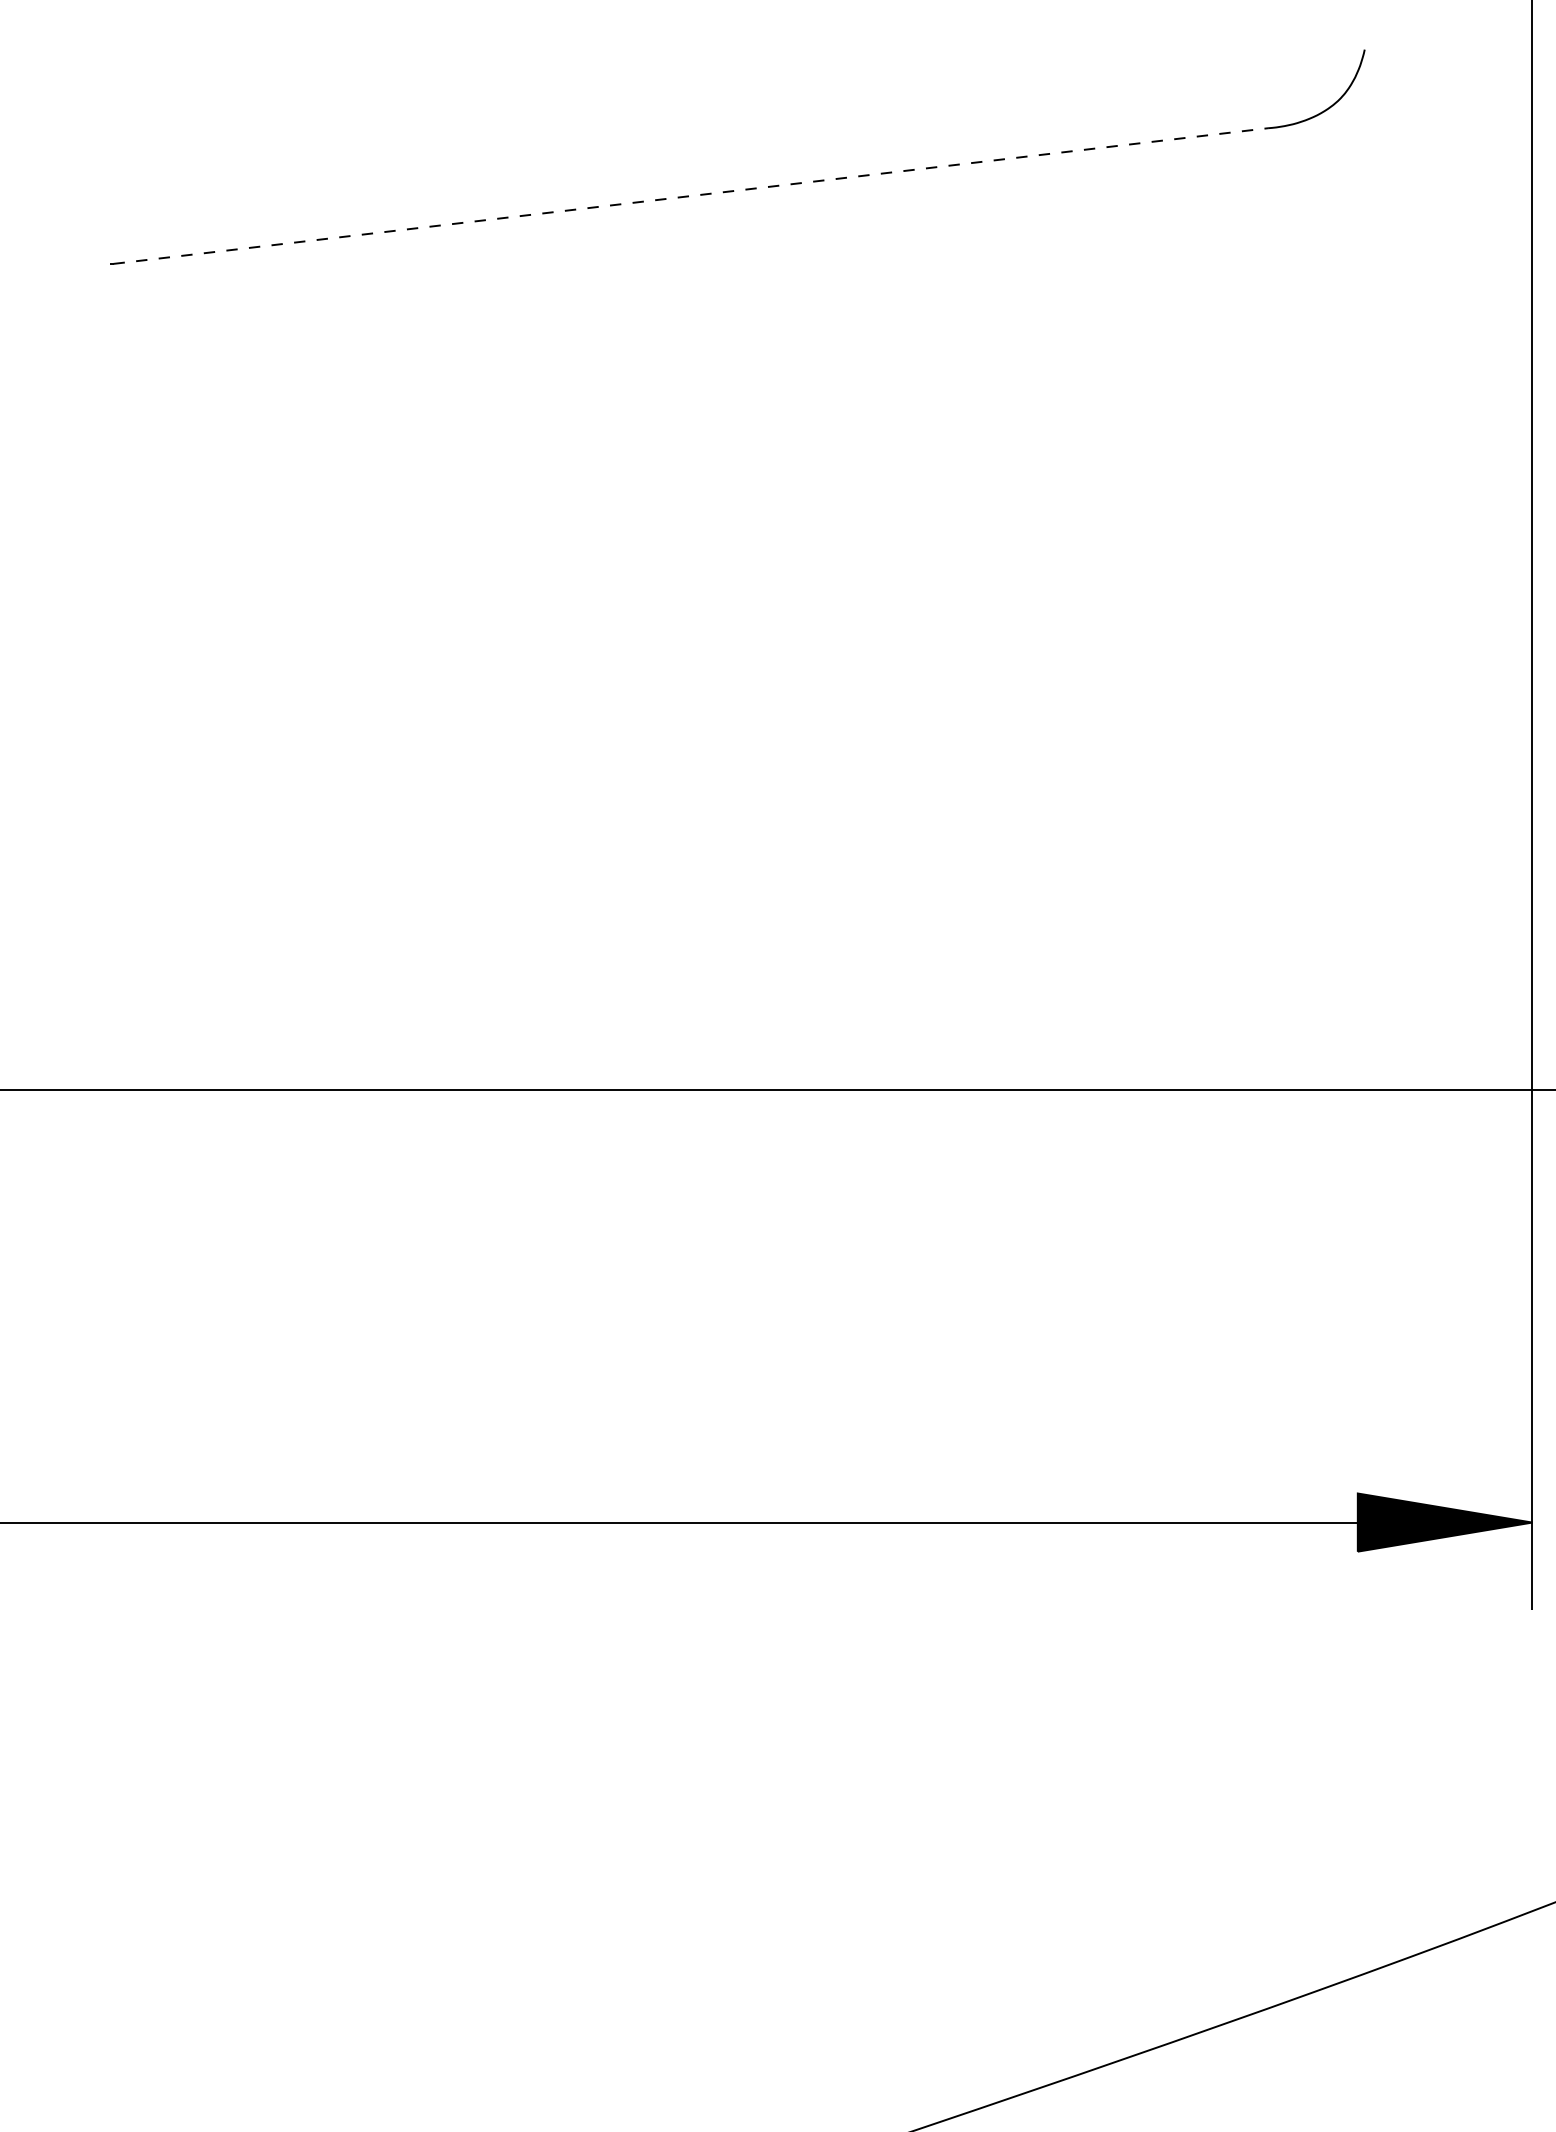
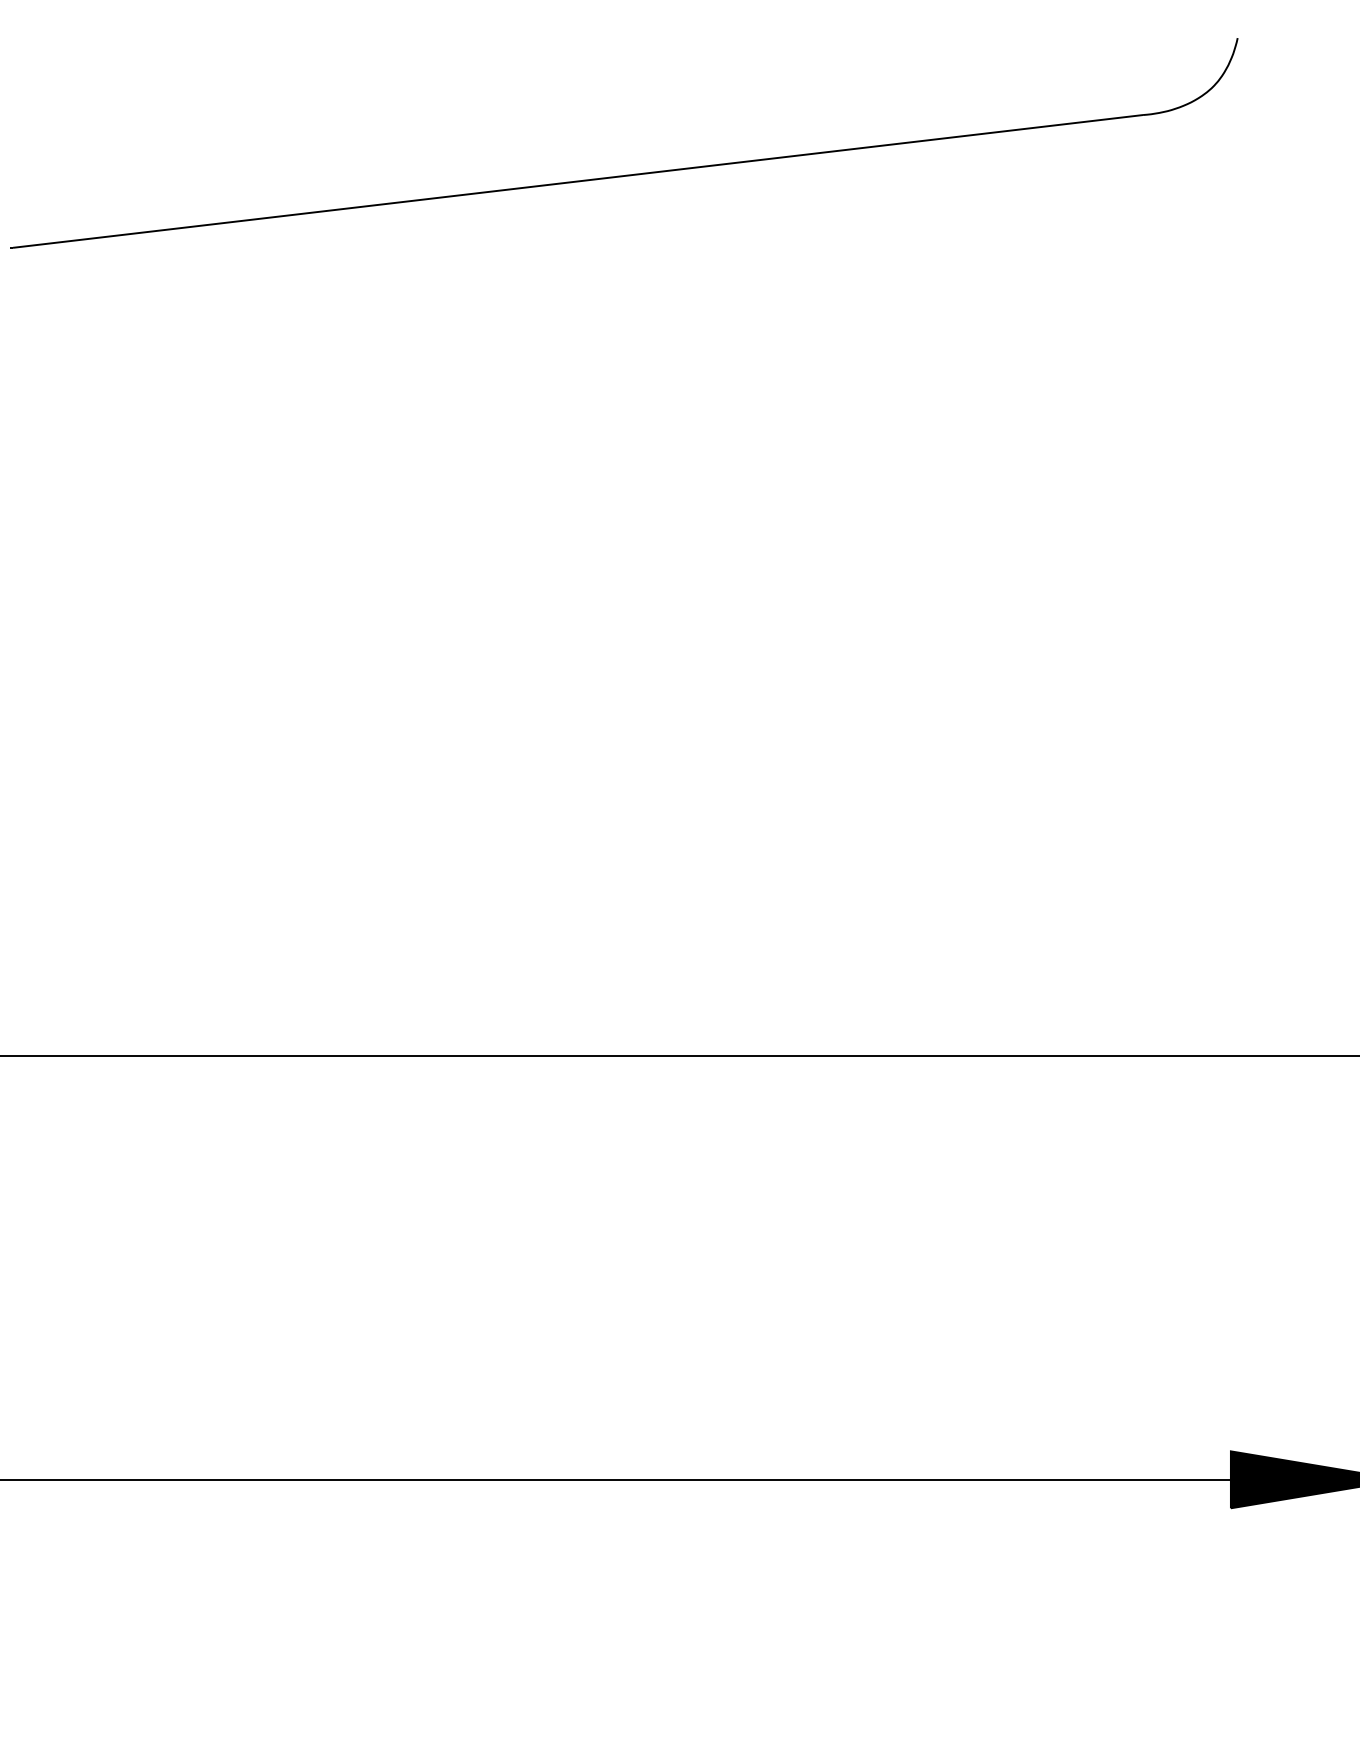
line: (691, 196) -> (578, 181), dashed -> solid

